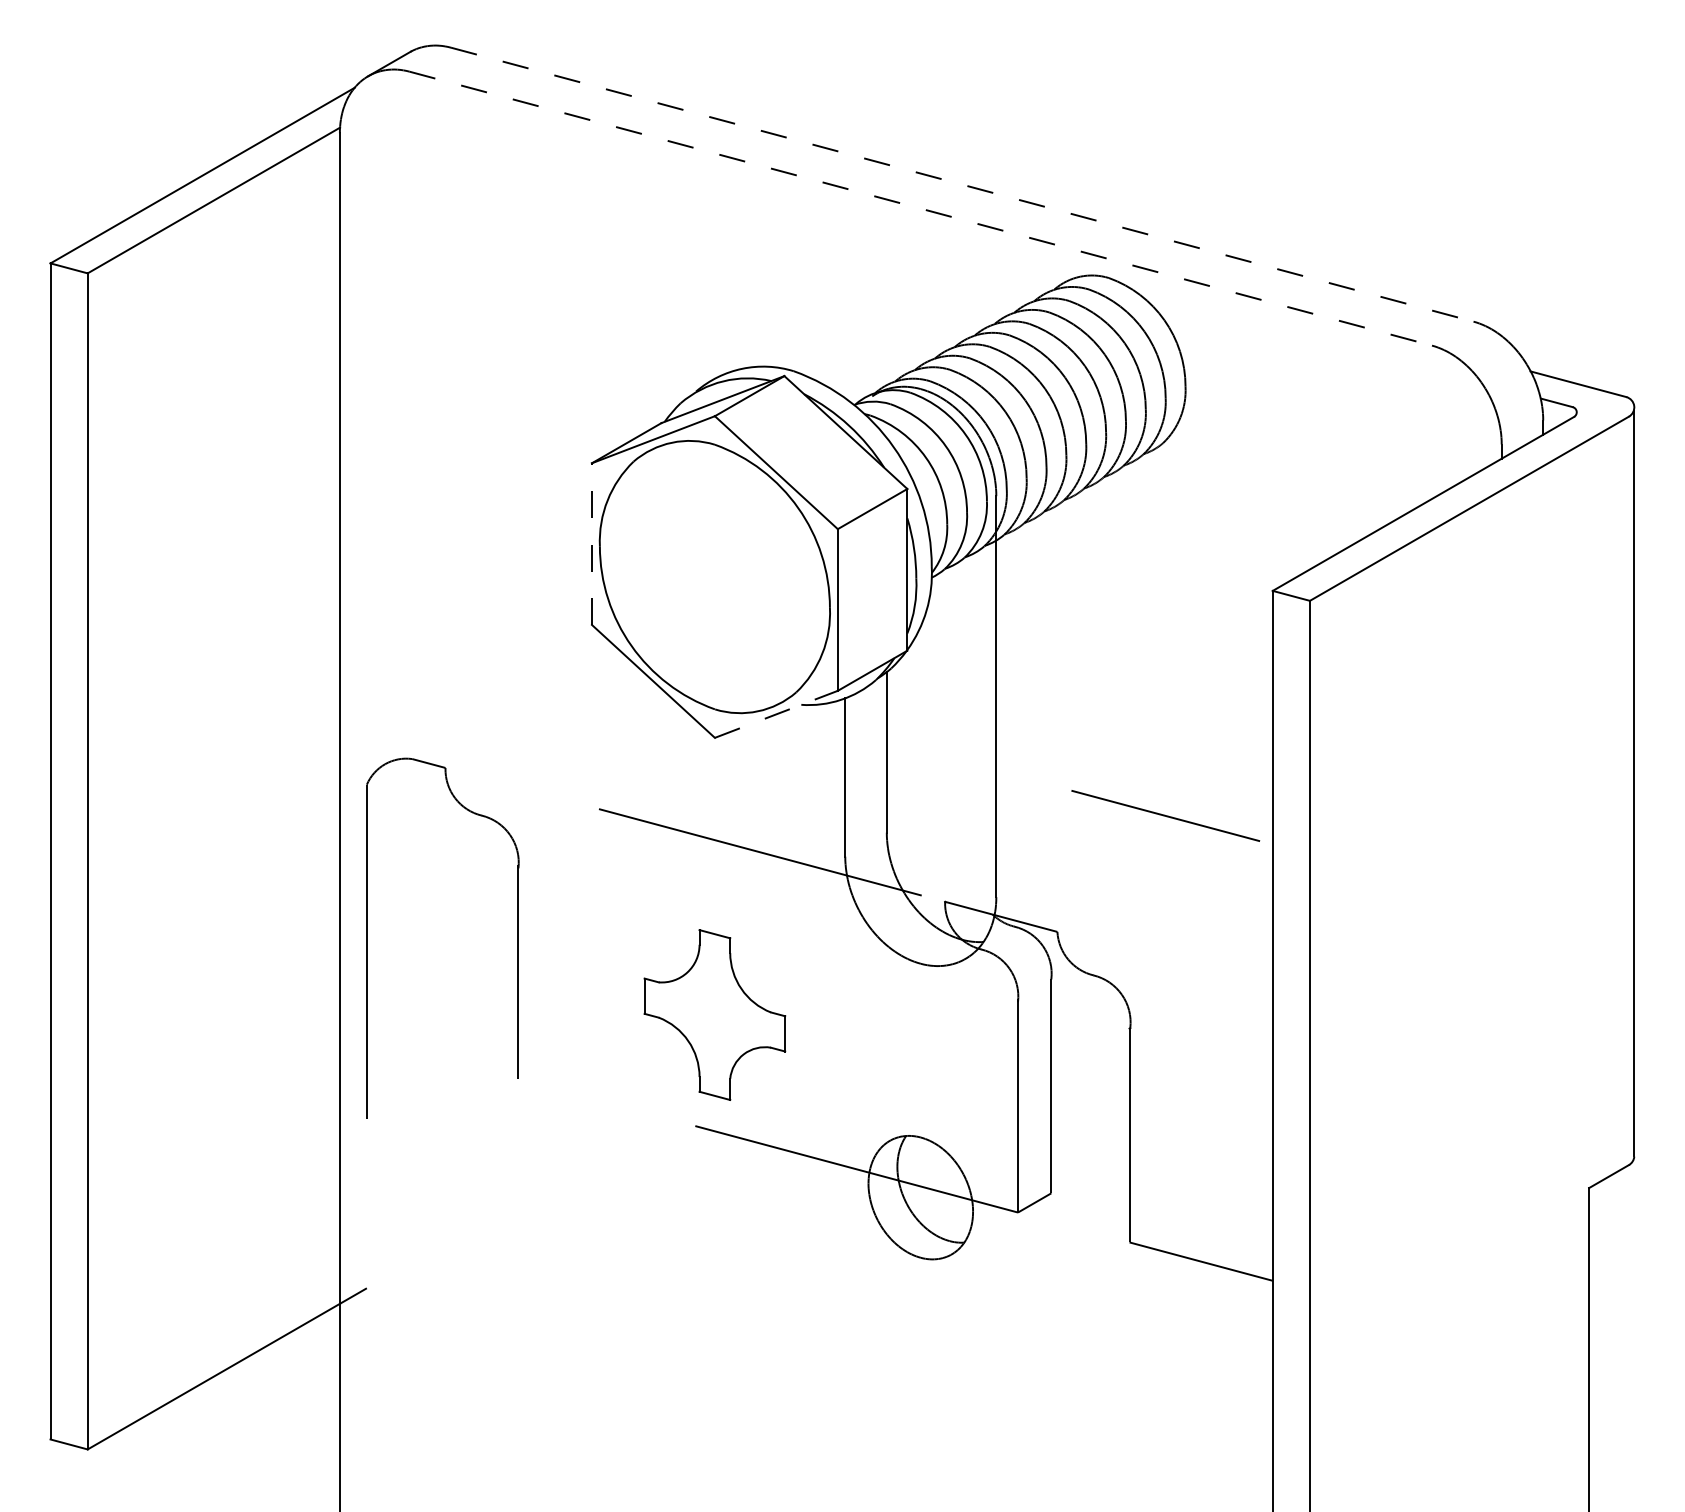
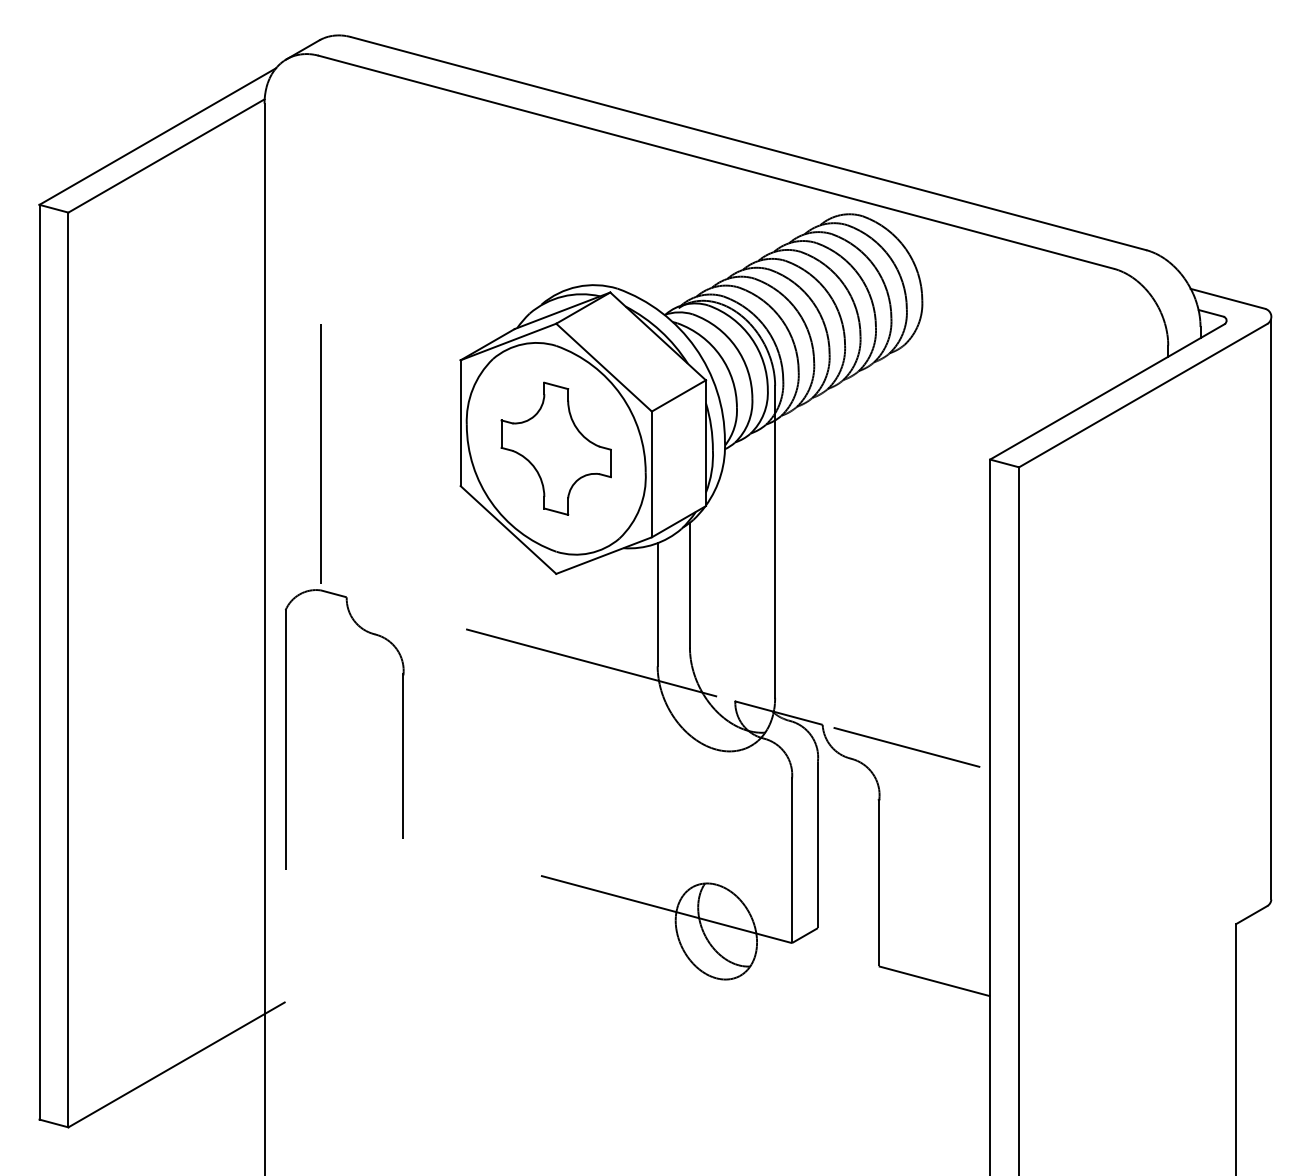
line: (962, 184) -> (748, 143), dashed -> solid
line: (921, 208) -> (716, 162), dashed -> solid
line: (591, 544) -> (460, 423), dashed -> solid
line: (411, 583) -> (320, 453), added
line: (776, 714) -> (604, 555), dashed -> solid
line: (1165, 815) -> (906, 747), moved
part: (714, 1014) -> (555, 448), moved

